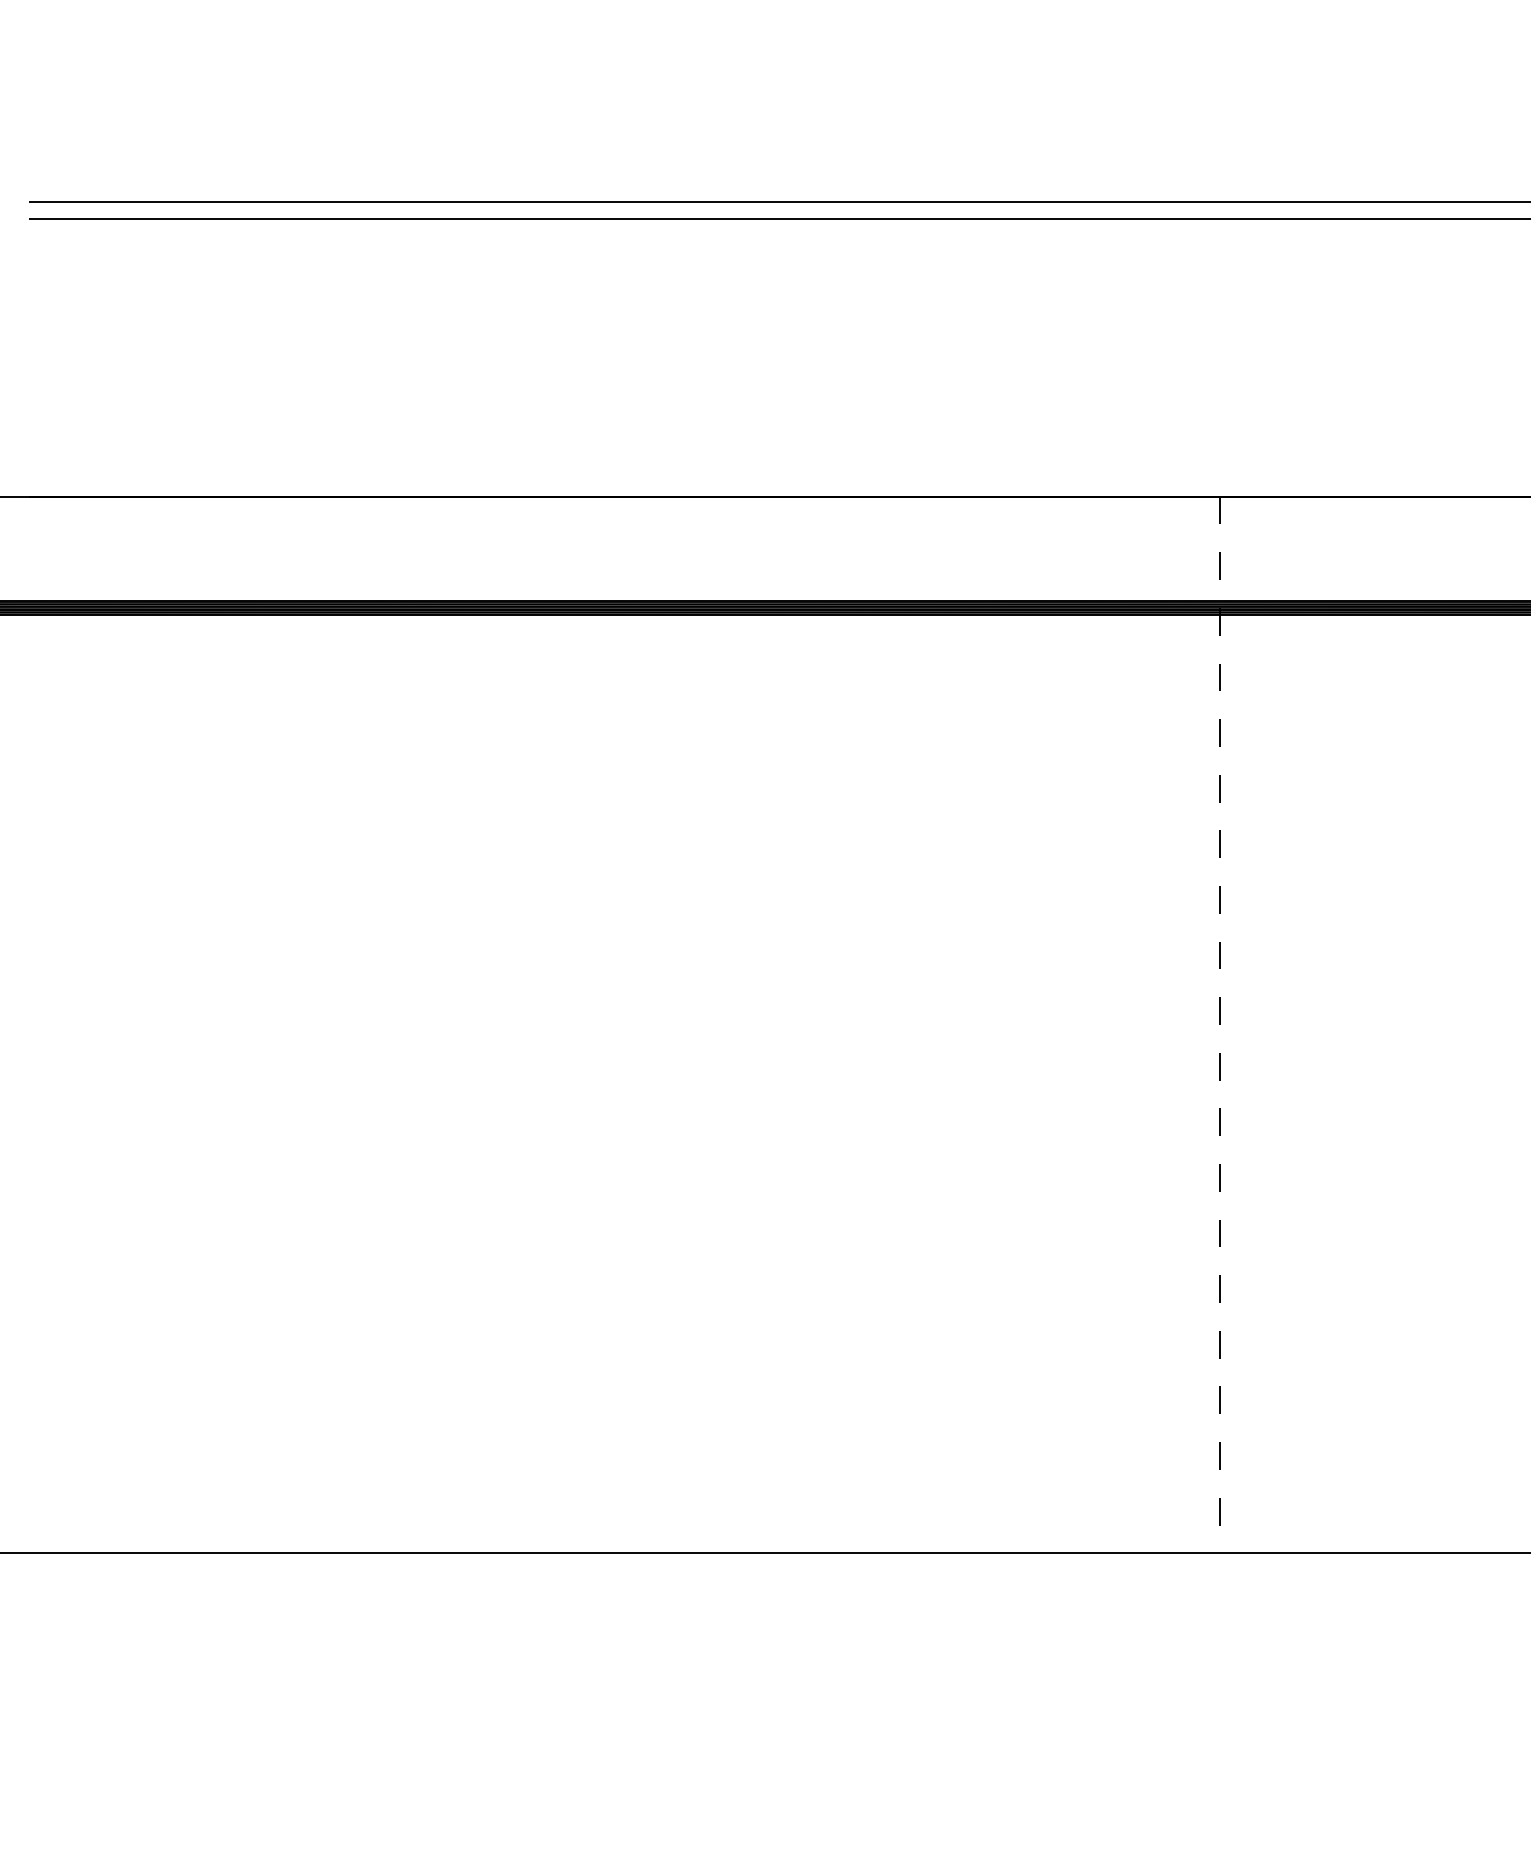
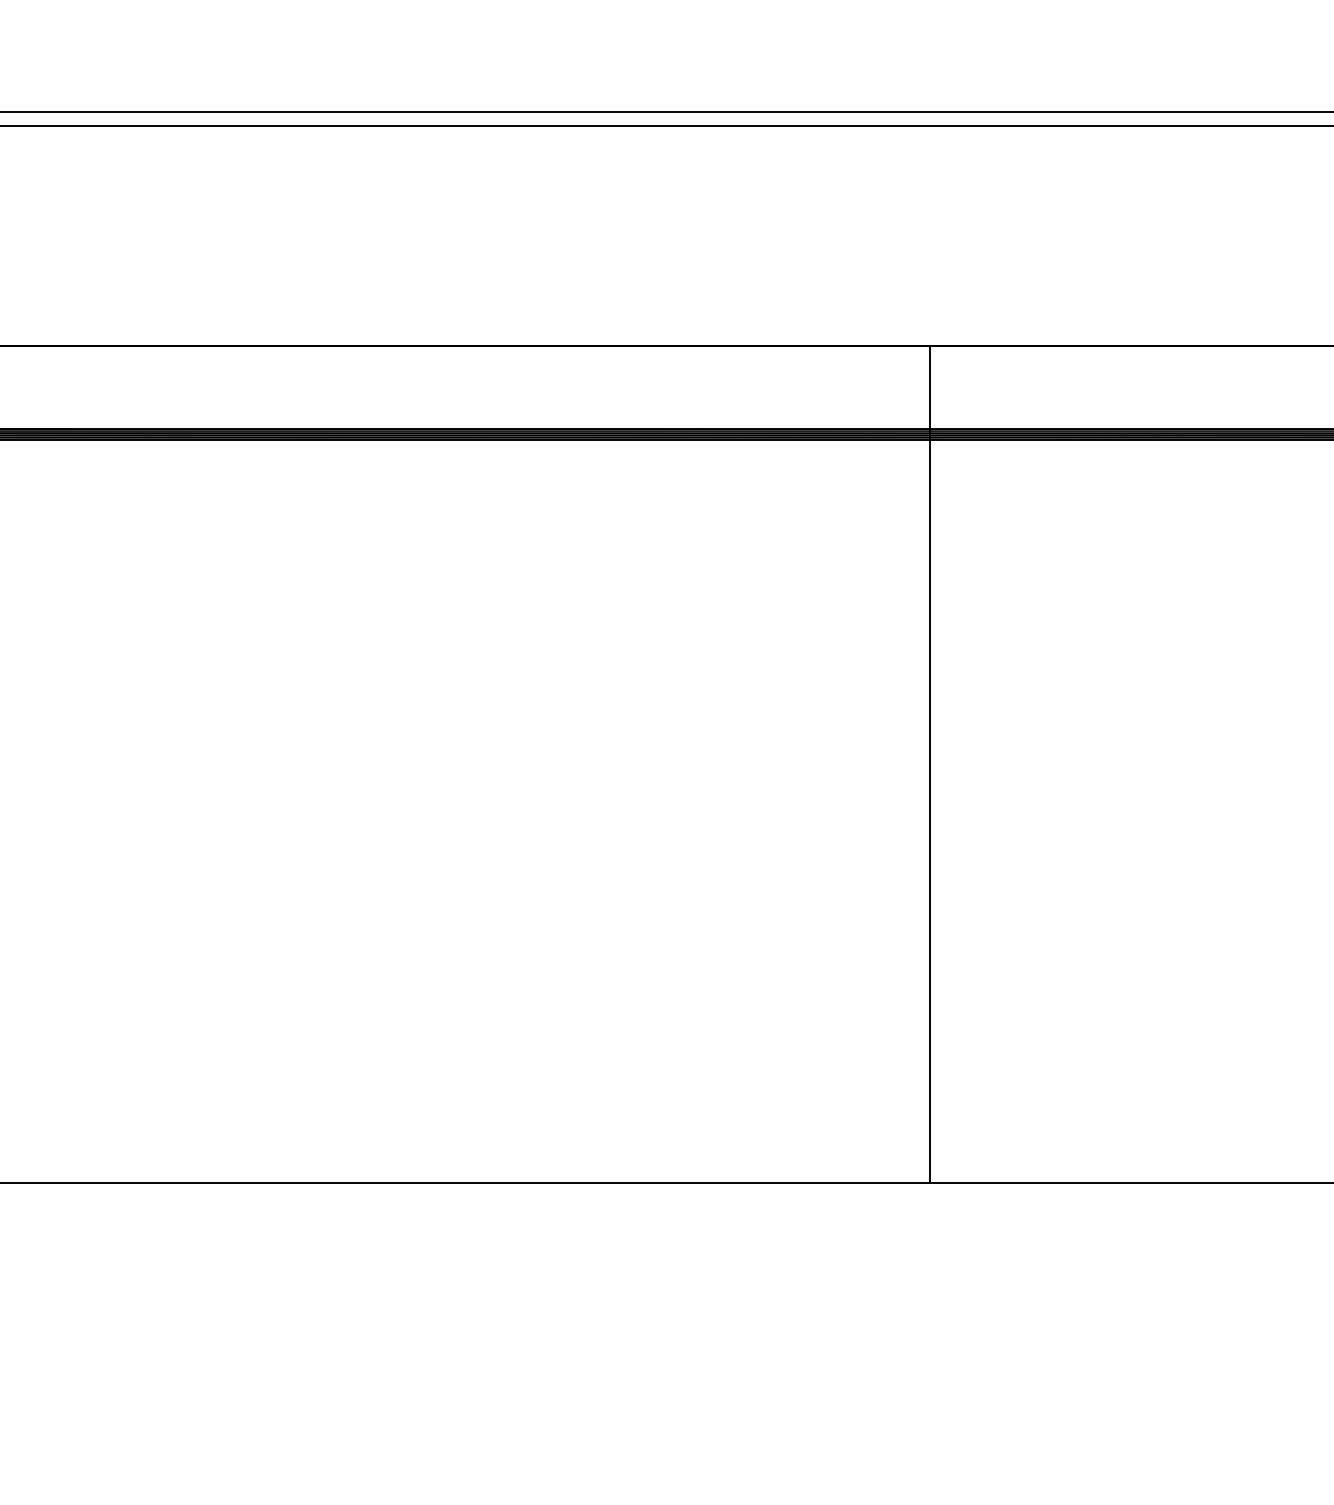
line: (1219, 1025) -> (930, 764), dashed -> solid

